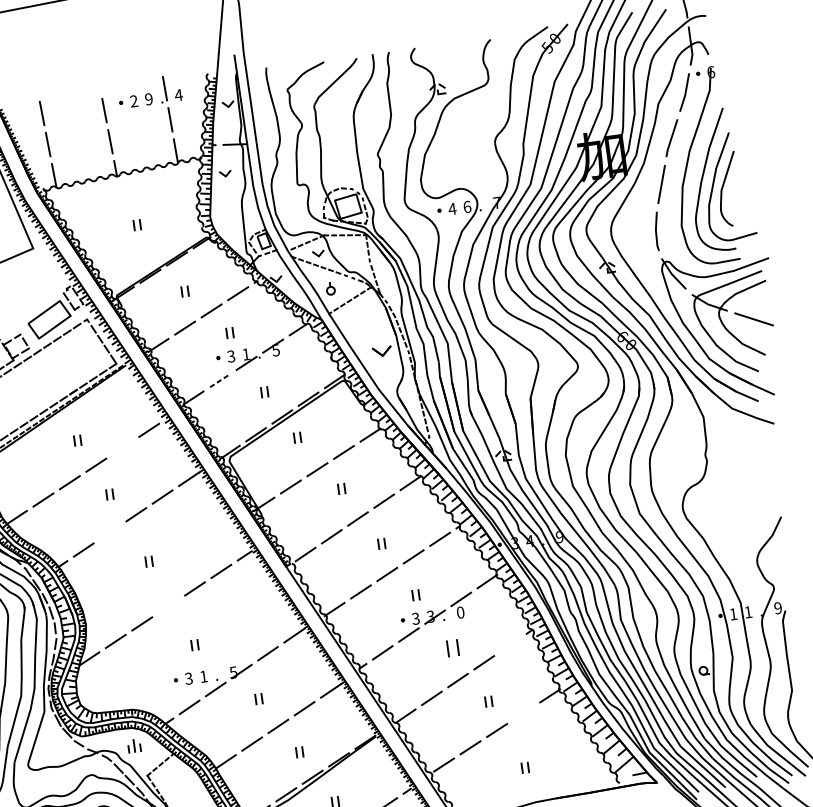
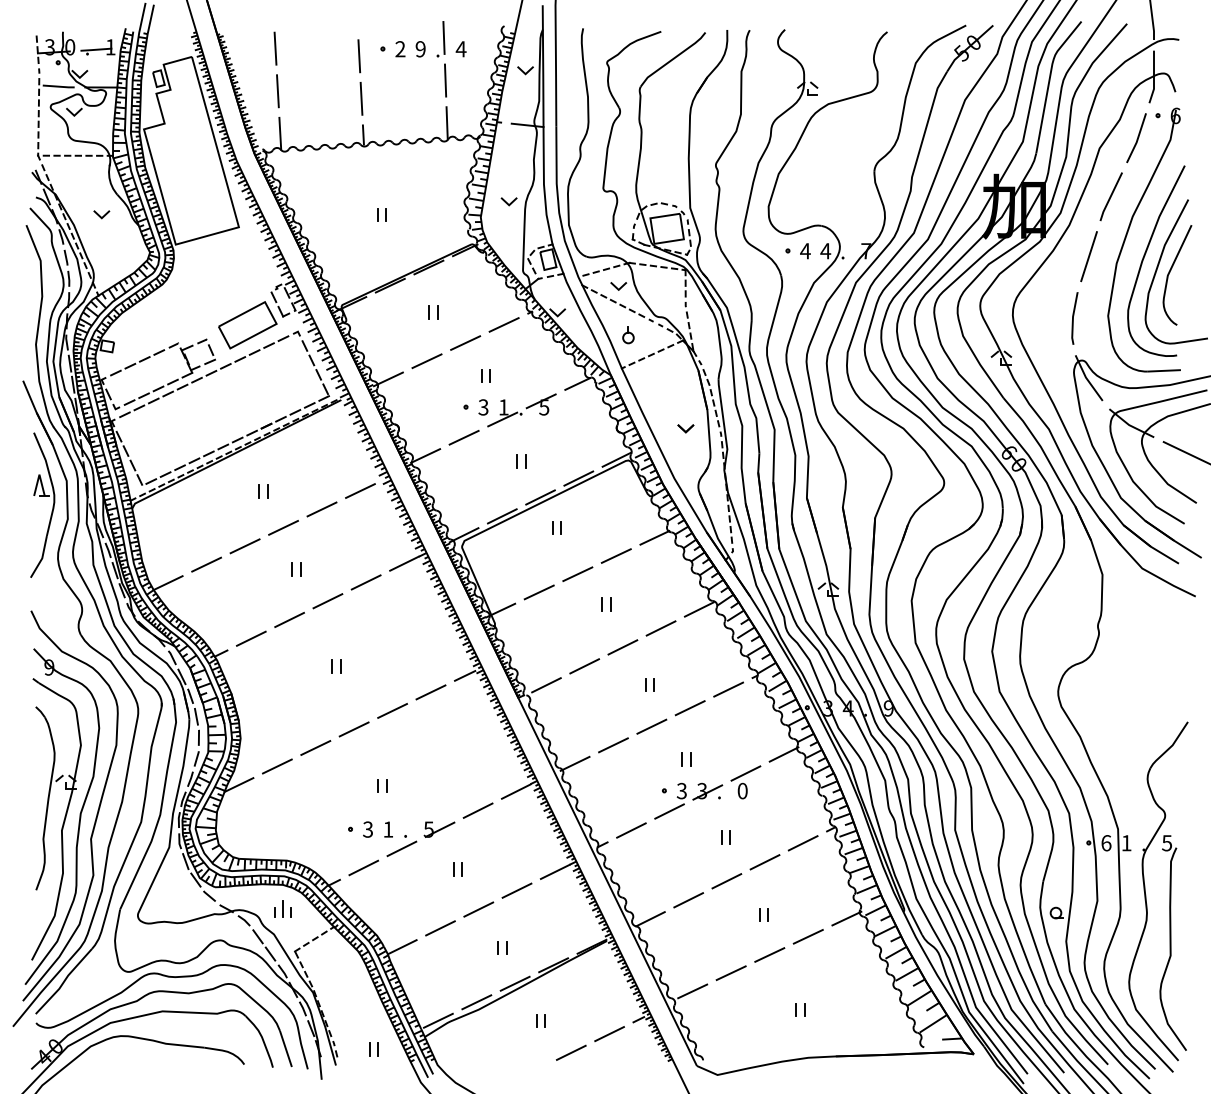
line: (224, 174) -> (507, 202), moved
text: (467, 207) -> (825, 251), 6 -> 4
part: (382, 351) -> (685, 428), size x0.62
line: (220, 380) -> (464, 437), dashed -> solid
line: (122, 447) -> (321, 509), added
line: (109, 532) -> (289, 619), added
line: (168, 606) -> (353, 729), added
text: (777, 608) -> (1166, 843), 9 -> 5
text: (733, 614) -> (1106, 843), 1 -> 6
line: (509, 645) -> (802, 843), added
part: (452, 648) -> (725, 837), size x0.62
line: (522, 713) -> (807, 936), added

